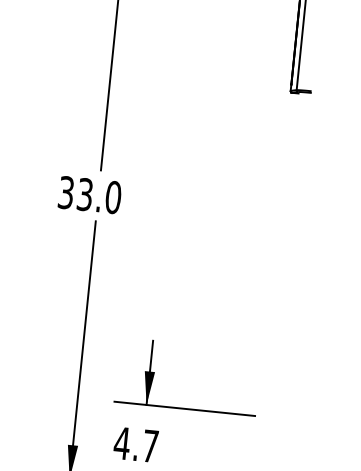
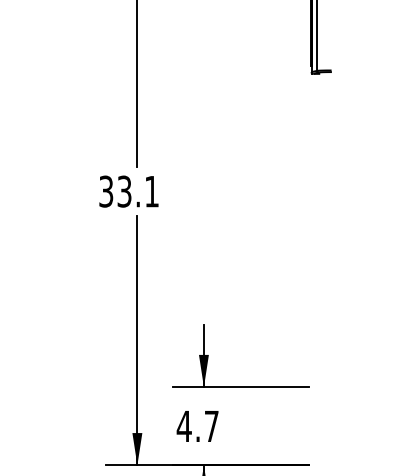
text: (112, 197) -> (151, 191), 33.0 -> 33.1

